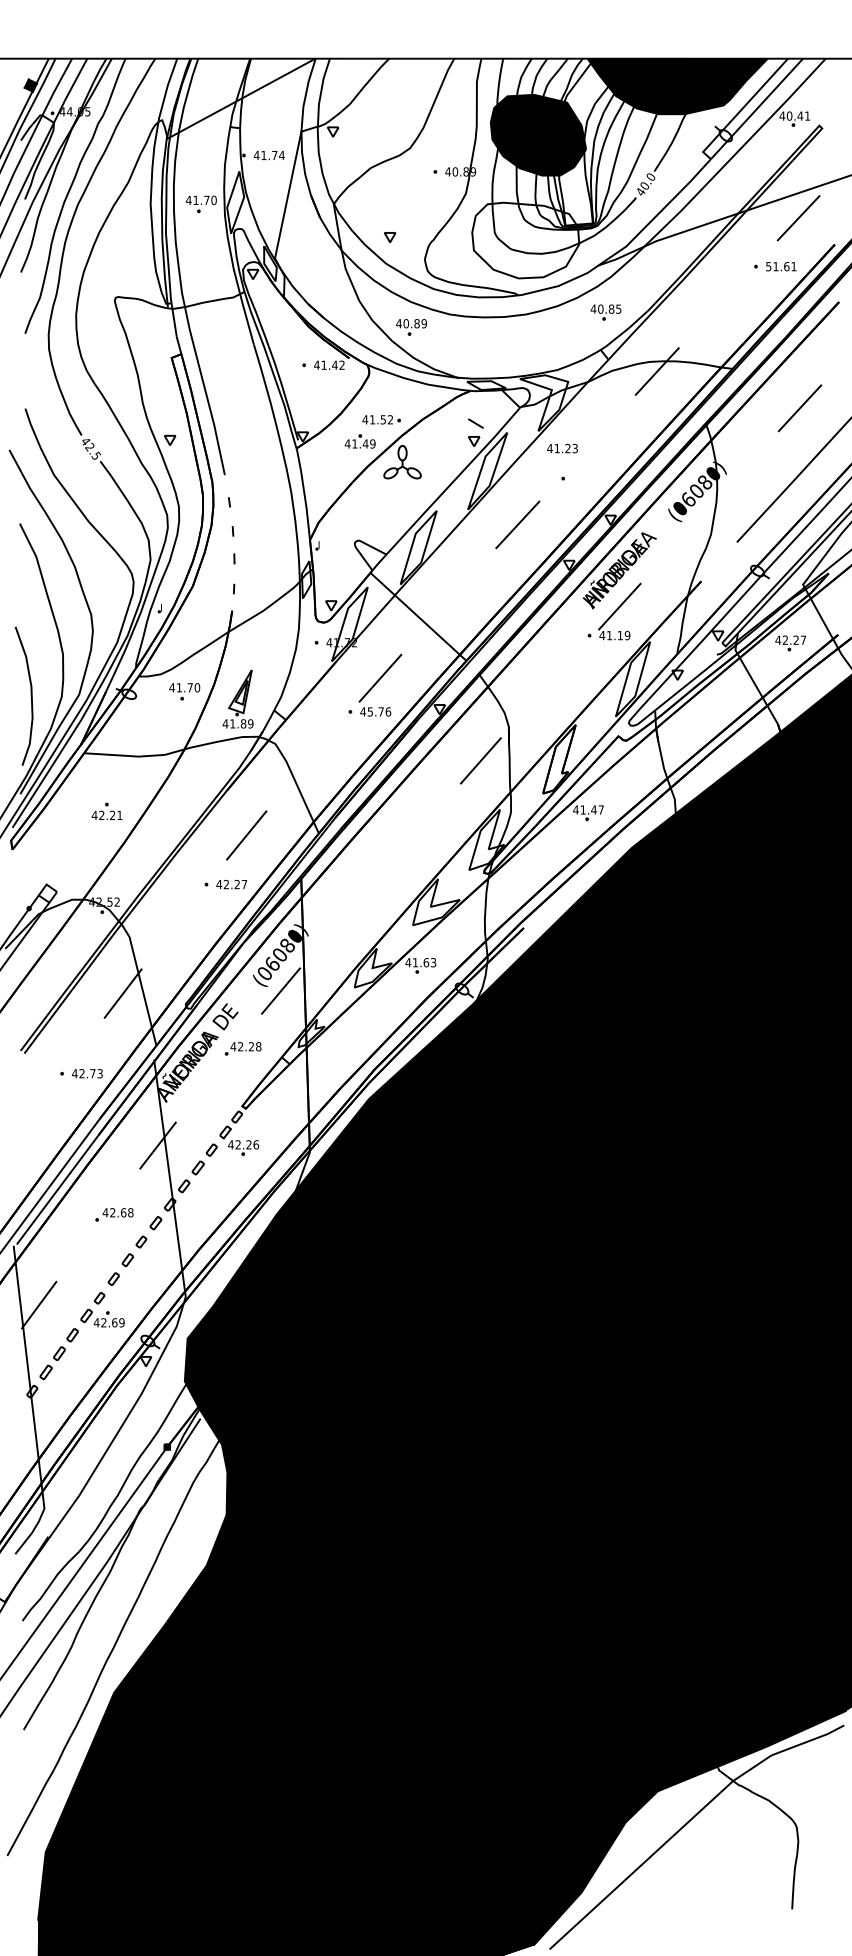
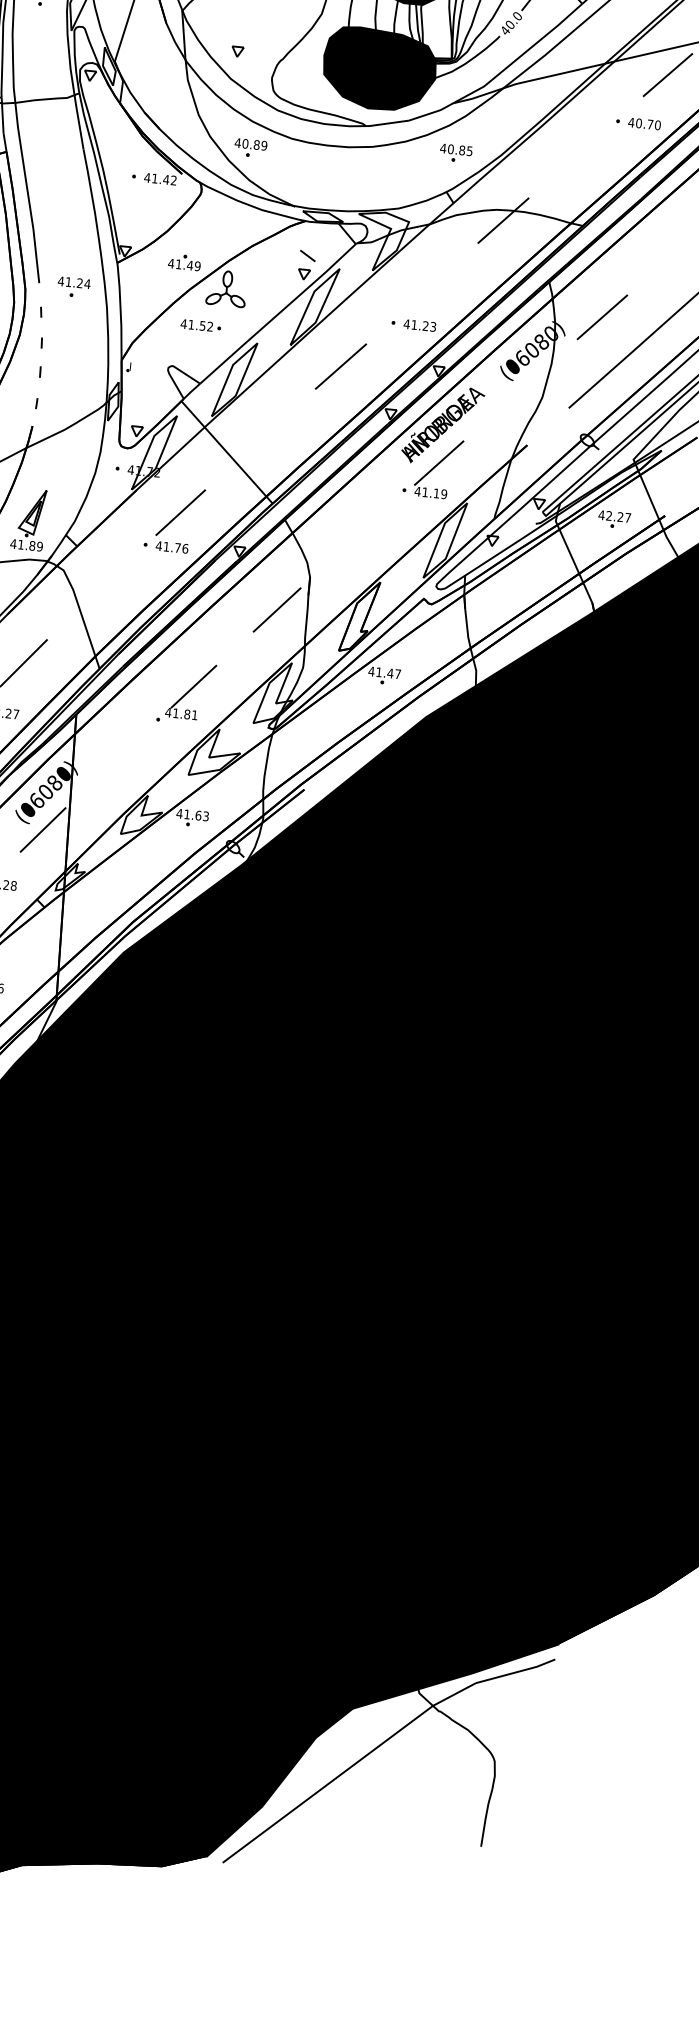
fill: (525, 240) -> (379, 69), added
text: (780, 266) -> (643, 123), 51.61 -> 40.70
line: (799, 408) -> (601, 317), moved
part: (381, 419) -> (200, 325), moved
text: (562, 448) -> (419, 325), moved
part: (257, 475) -> (73, 287), added
text: (369, 711) -> (165, 546), 45.76 -> 41.76
part: (403, 847) -> (186, 692), added

